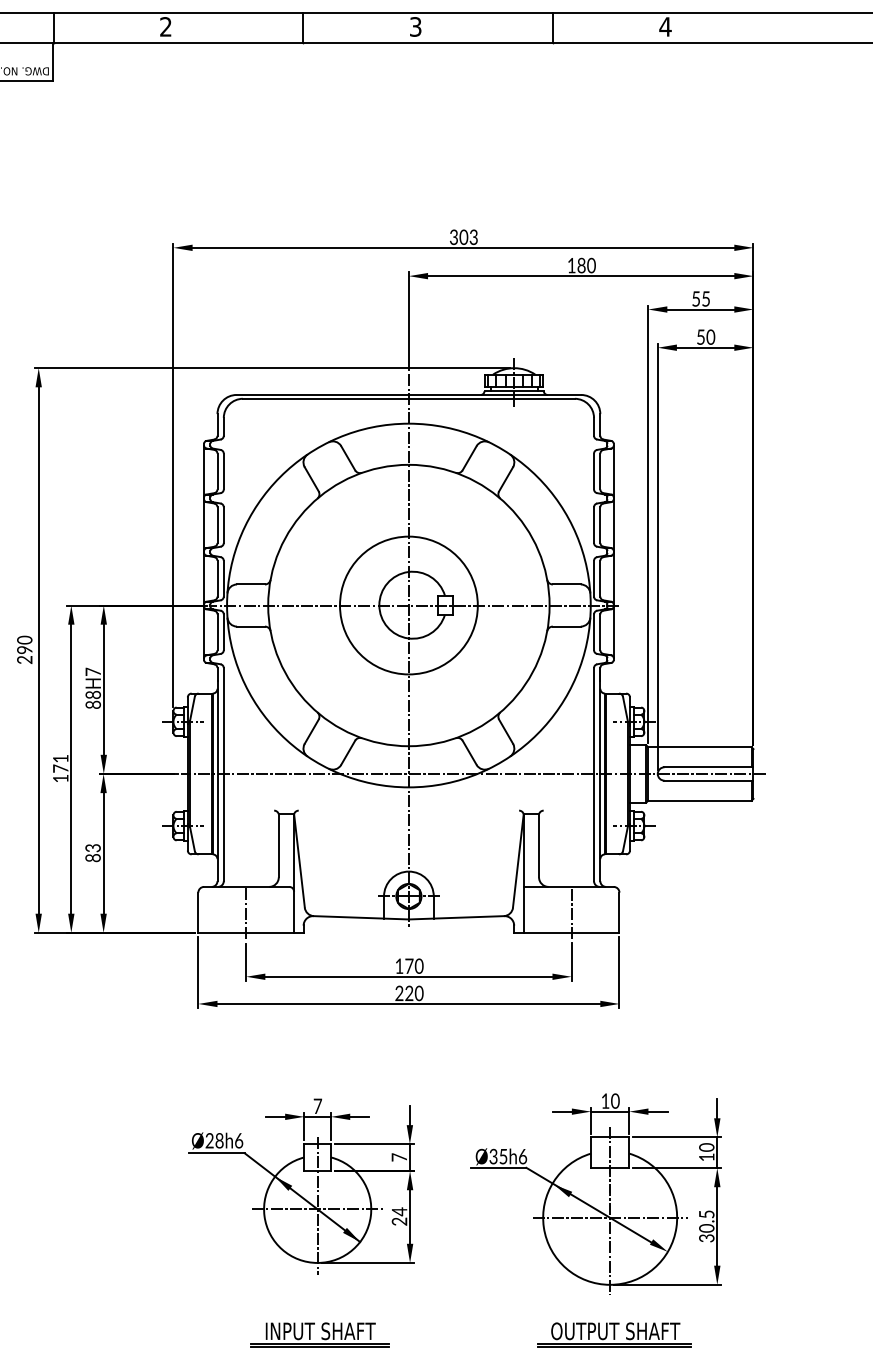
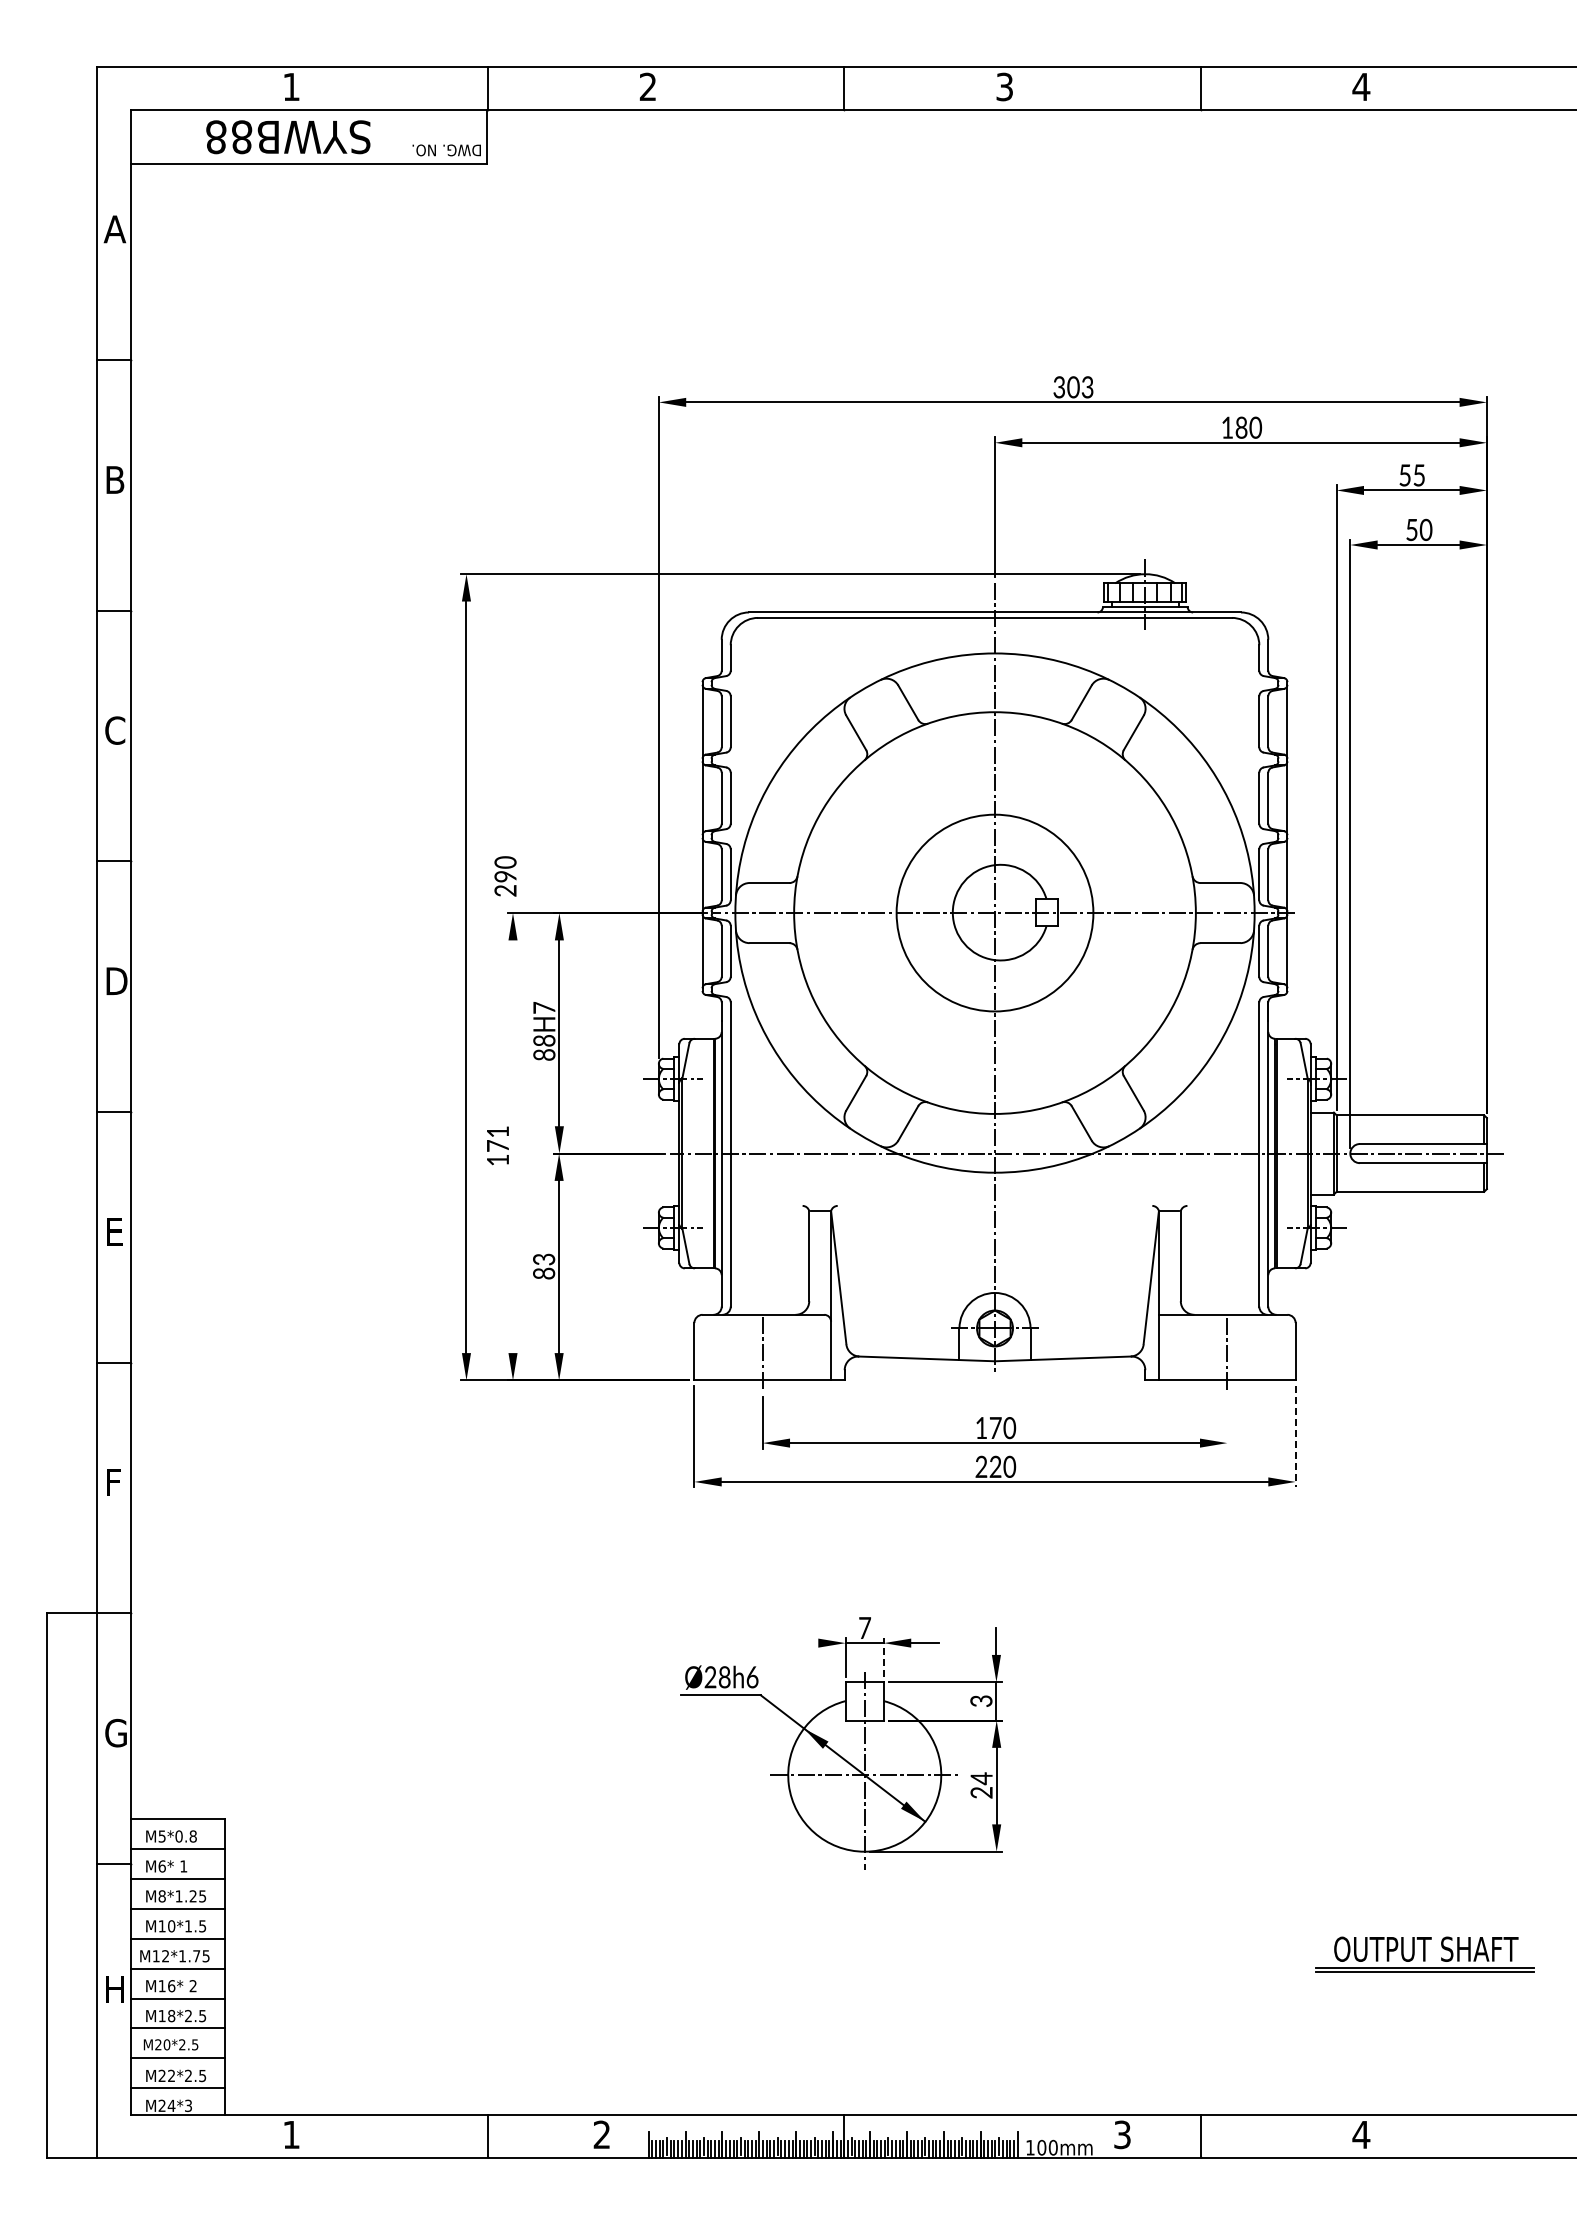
text: (24, 649) -> (505, 876), moved
line: (71, 769) -> (513, 1146), removed
line: (571, 961) -> (1227, 1421), removed
line: (619, 972) -> (1295, 1436), solid -> dashed
line: (275, 1117) -> (804, 1643), removed
line: (330, 1126) -> (883, 1657), solid -> dashed
text: (399, 1157) -> (981, 1700), 7 -> 3
part: (596, 1194) -> (1262, 1753), removed
part: (319, 1334) -> (867, 1954), removed
part: (614, 1334) -> (1424, 1954), moved

